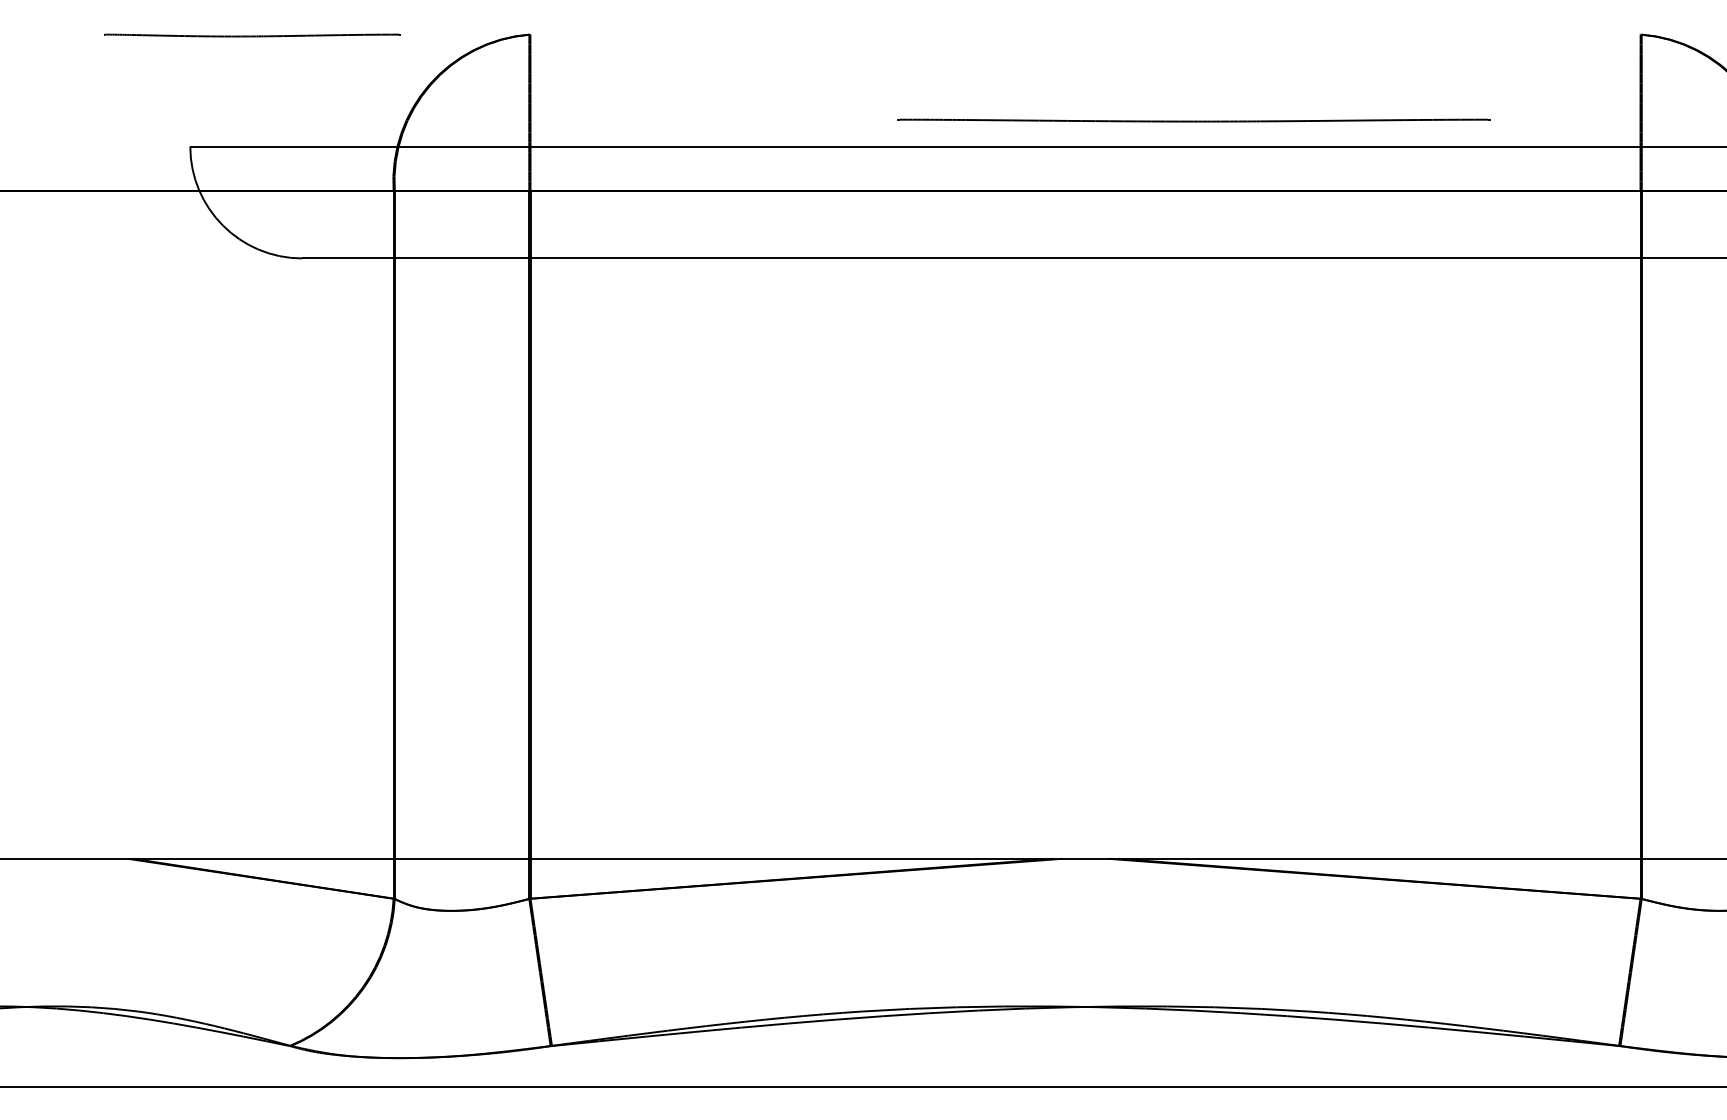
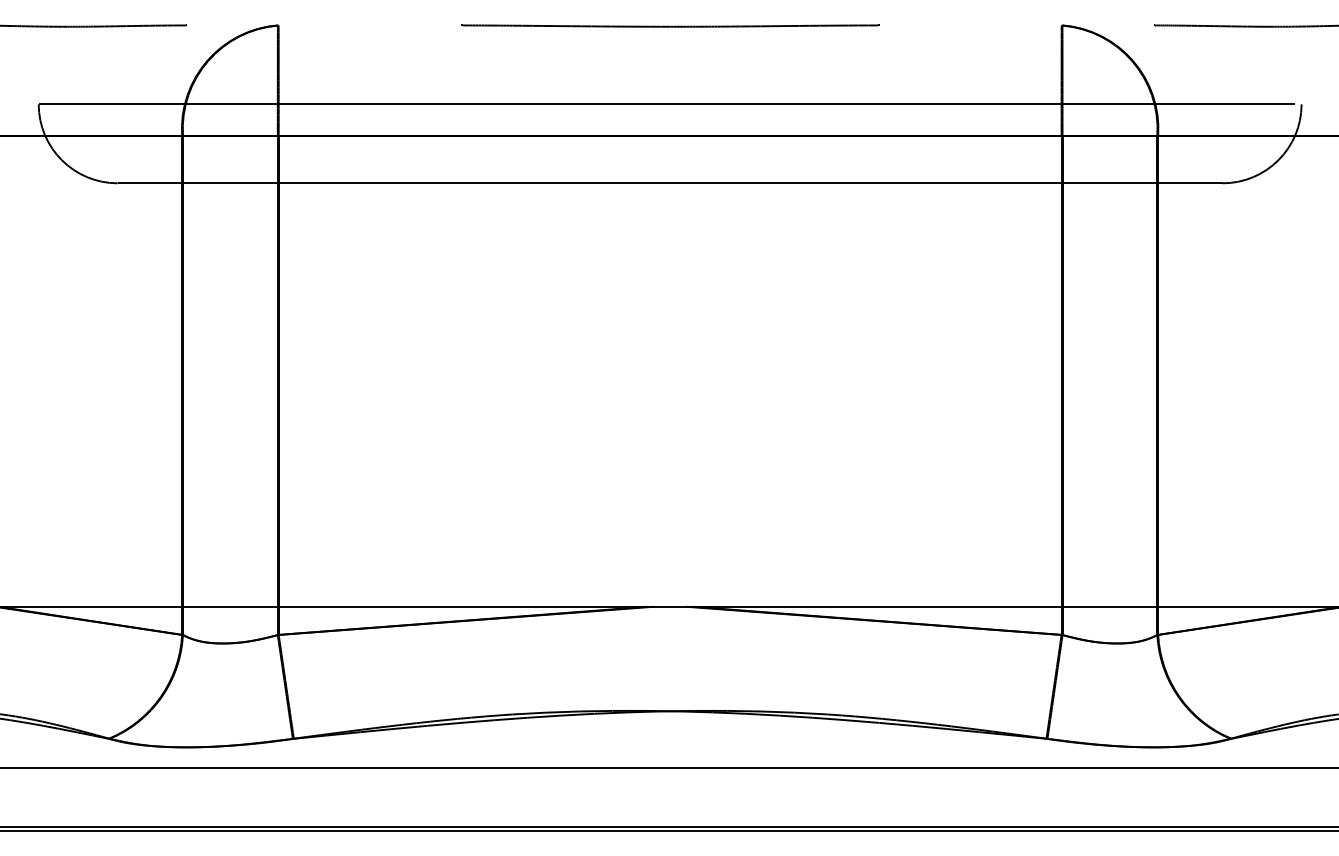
line: (1193, 119) -> (670, 25), moved

